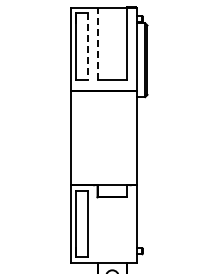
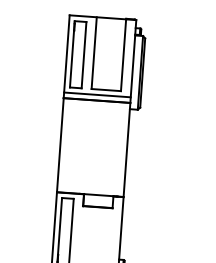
line: (97, 43) -> (94, 52), dashed -> solid
line: (87, 47) -> (83, 56), dashed -> solid
line: (103, 85) -> (97, 95), added

